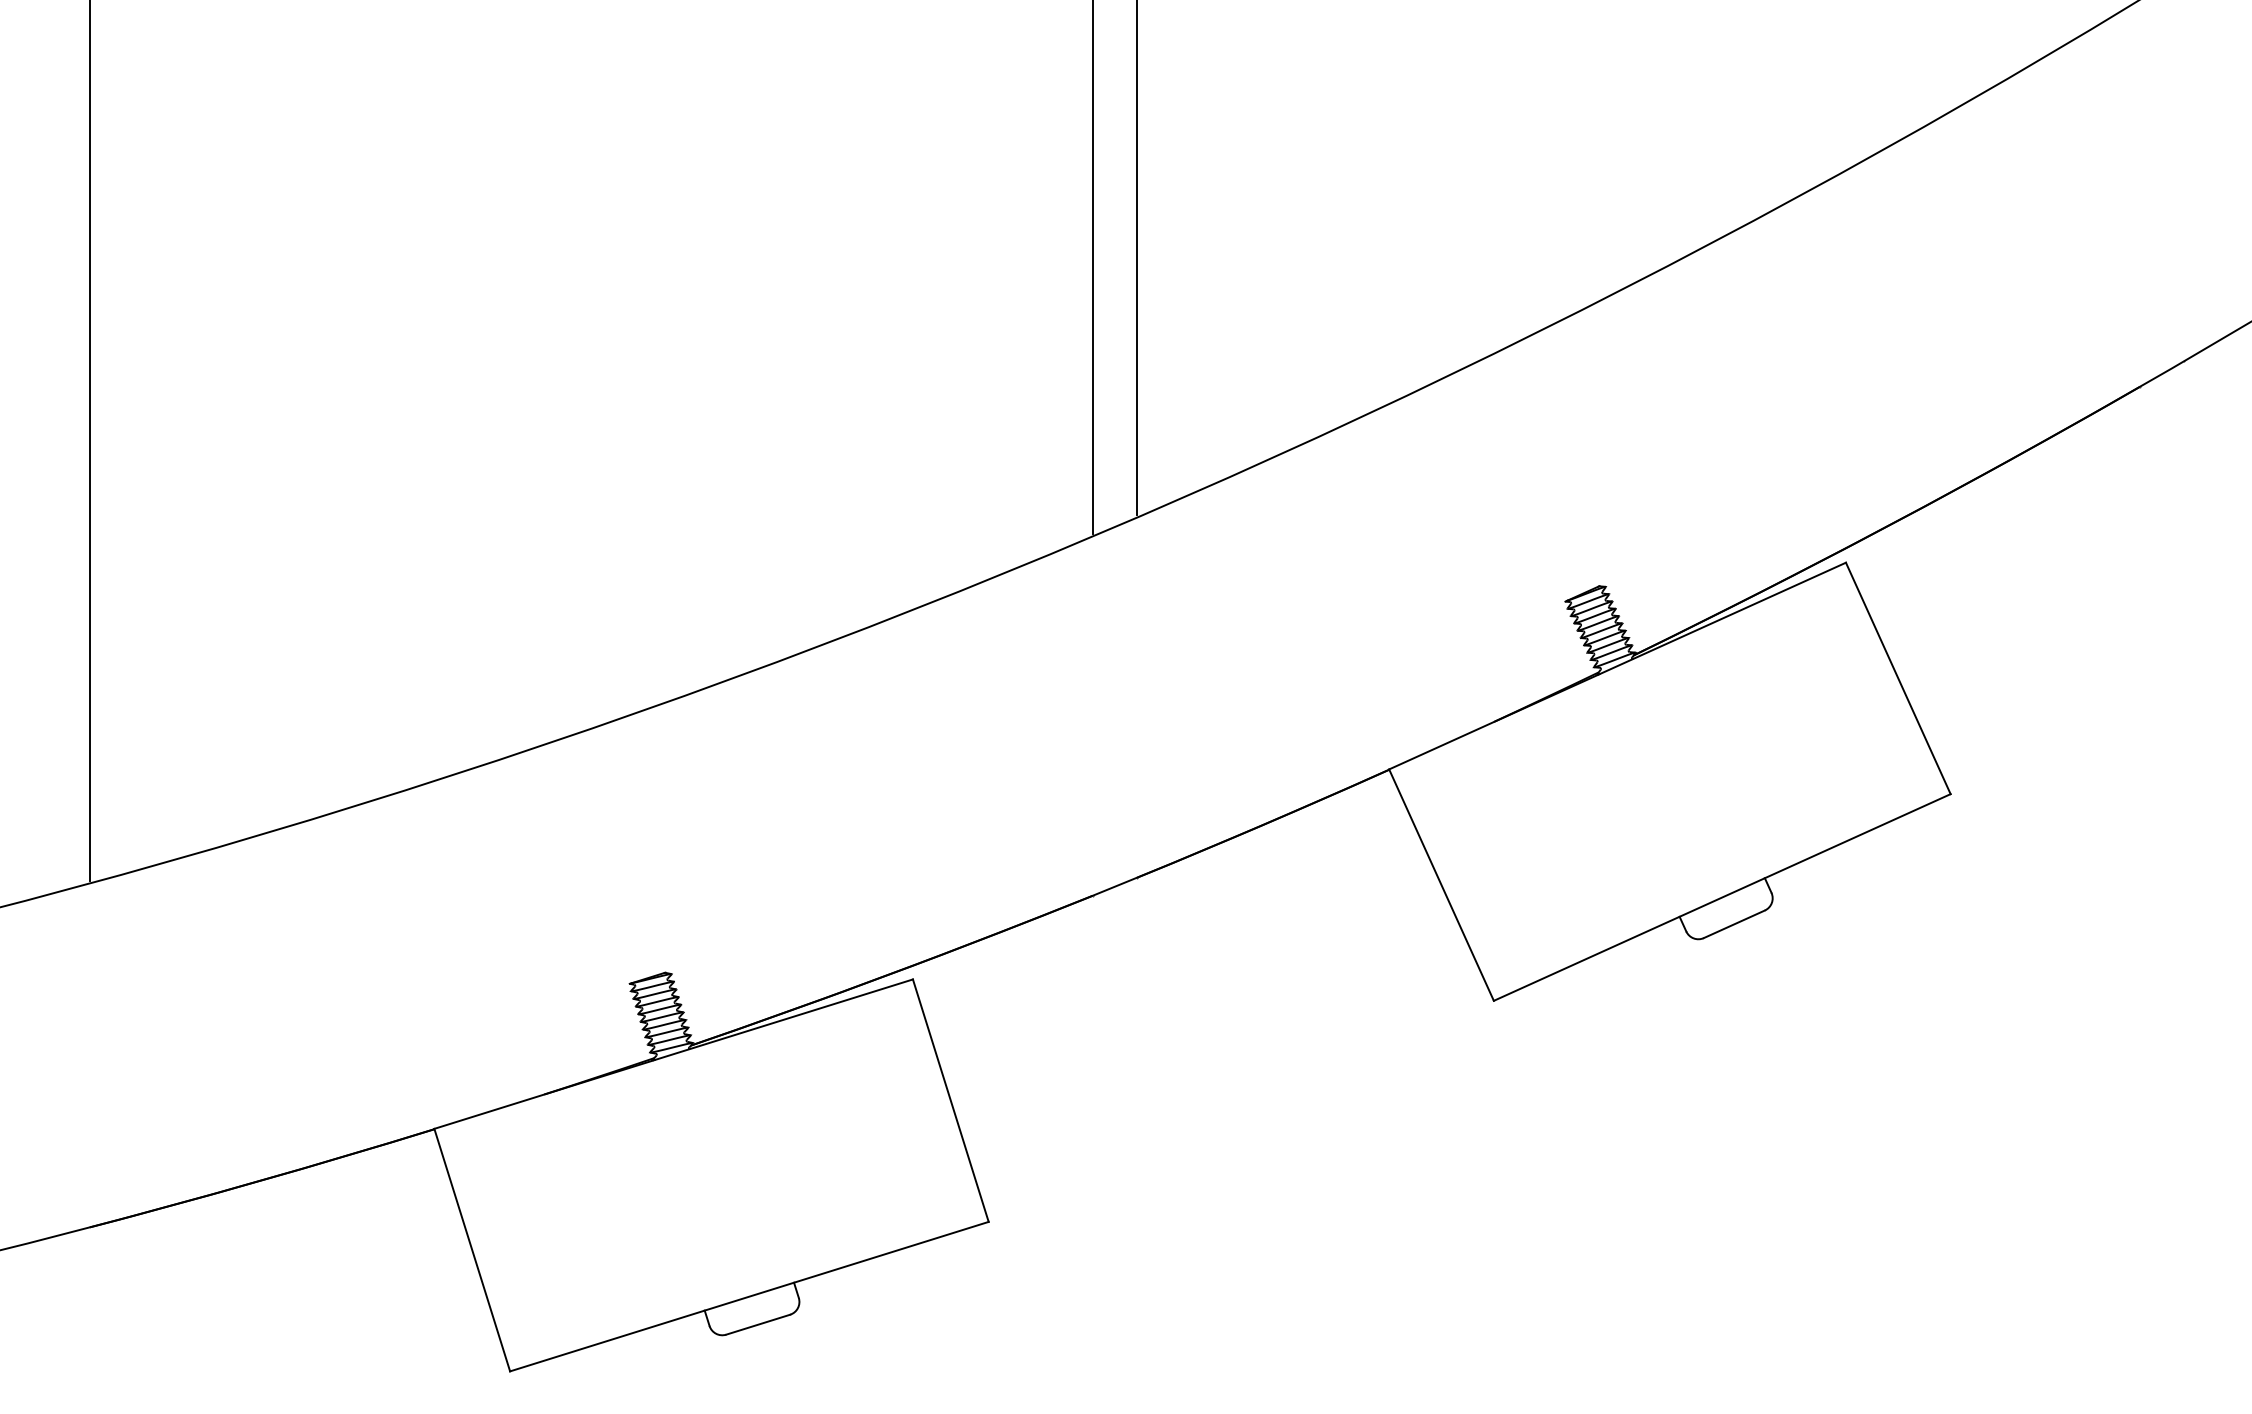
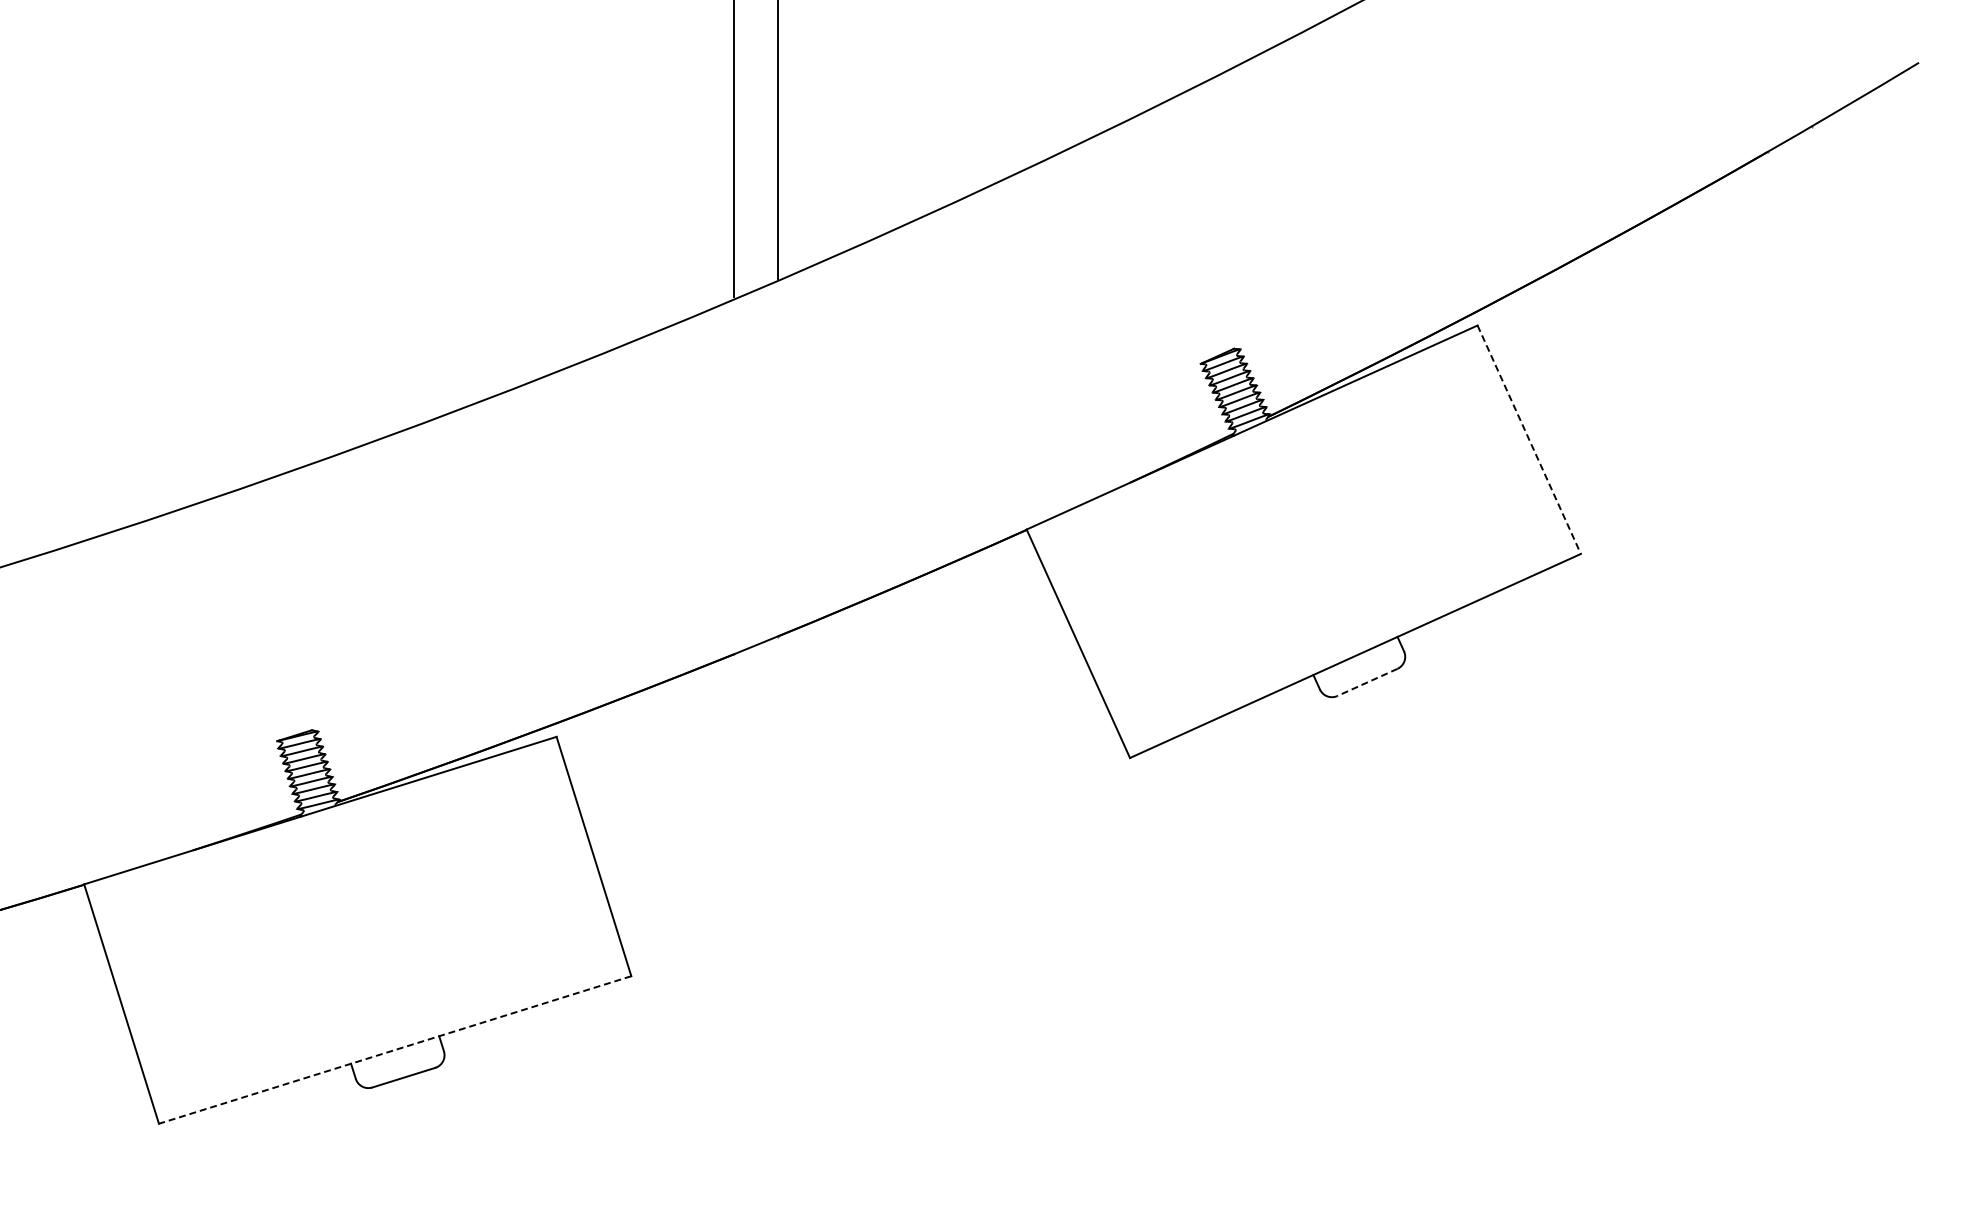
line: (1898, 678) -> (1529, 439), solid -> dashed
line: (1733, 924) -> (1366, 682), solid -> dashed
line: (749, 1296) -> (395, 1049), solid -> dashed

